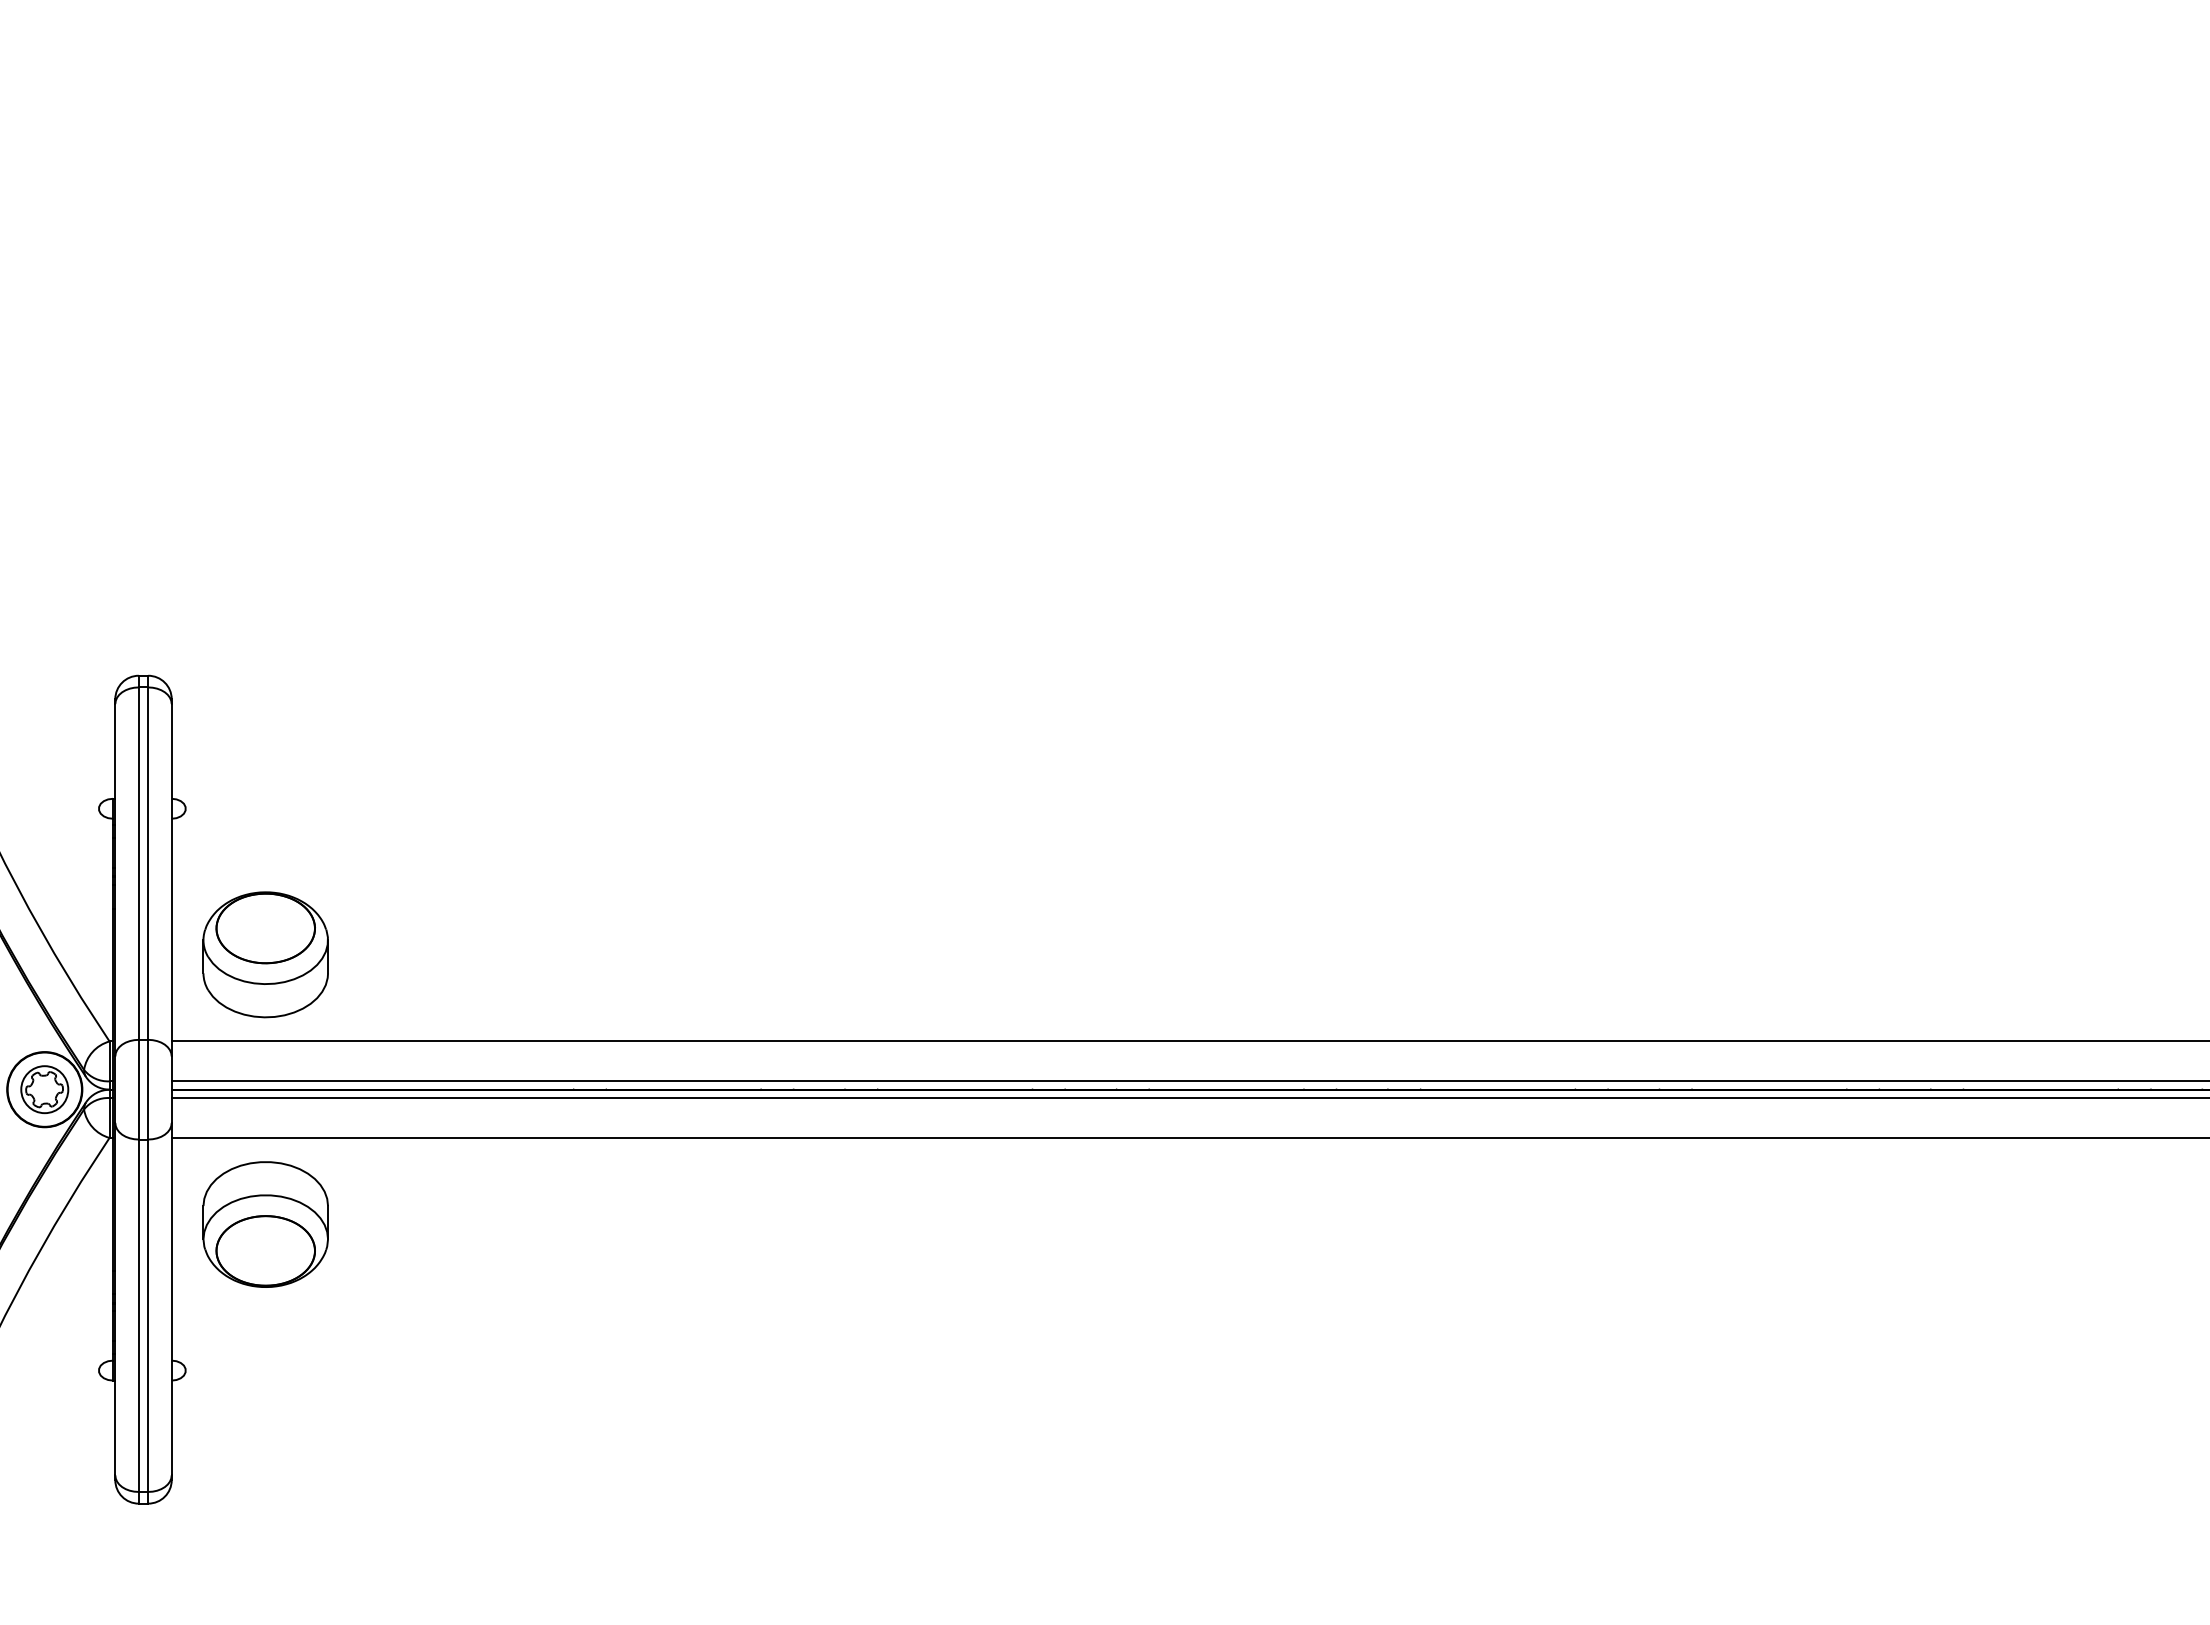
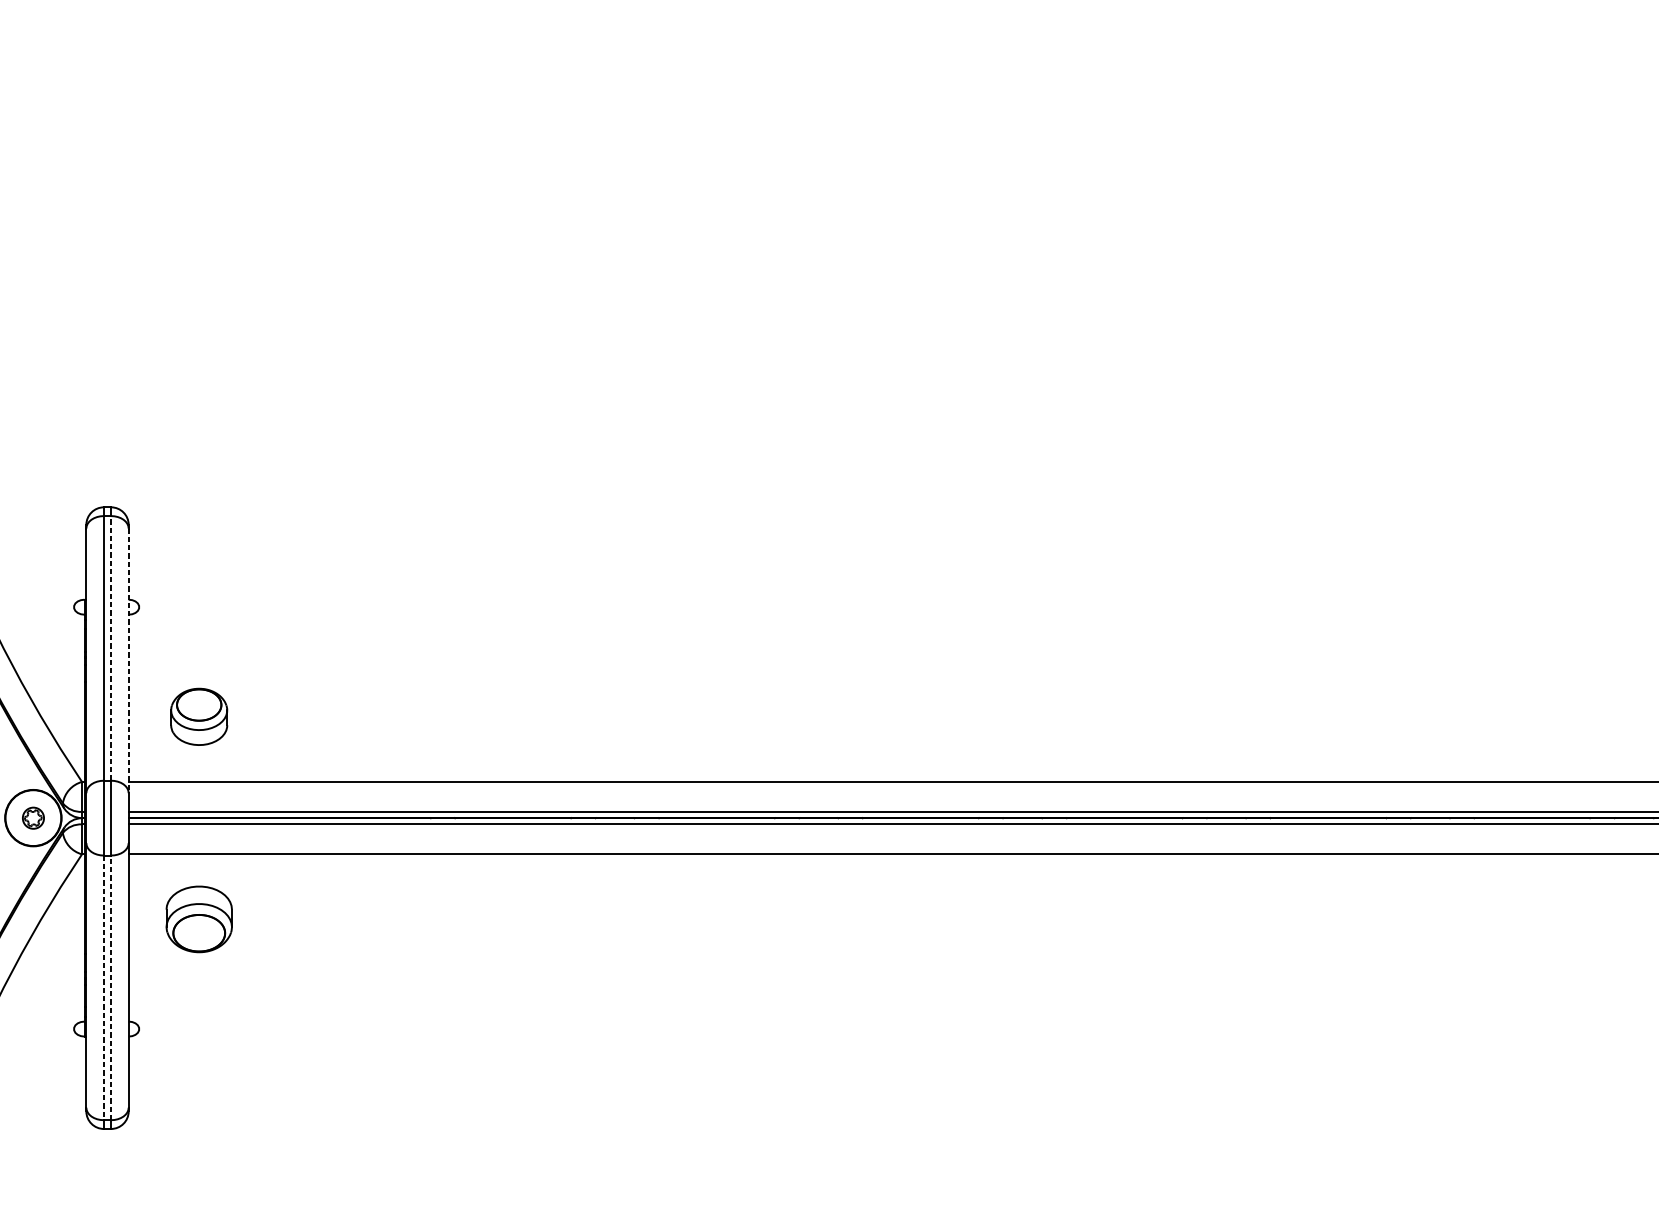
line: (148, 863) -> (111, 648), solid -> dashed
line: (171, 880) -> (128, 661), solid -> dashed
part: (265, 954) -> (199, 716), size x0.6
part: (44, 1089) -> (33, 817), size x0.6
part: (265, 1224) -> (199, 919), size x0.7
line: (148, 1315) -> (111, 987), solid -> dashed
line: (138, 1316) -> (103, 988), solid -> dashed

